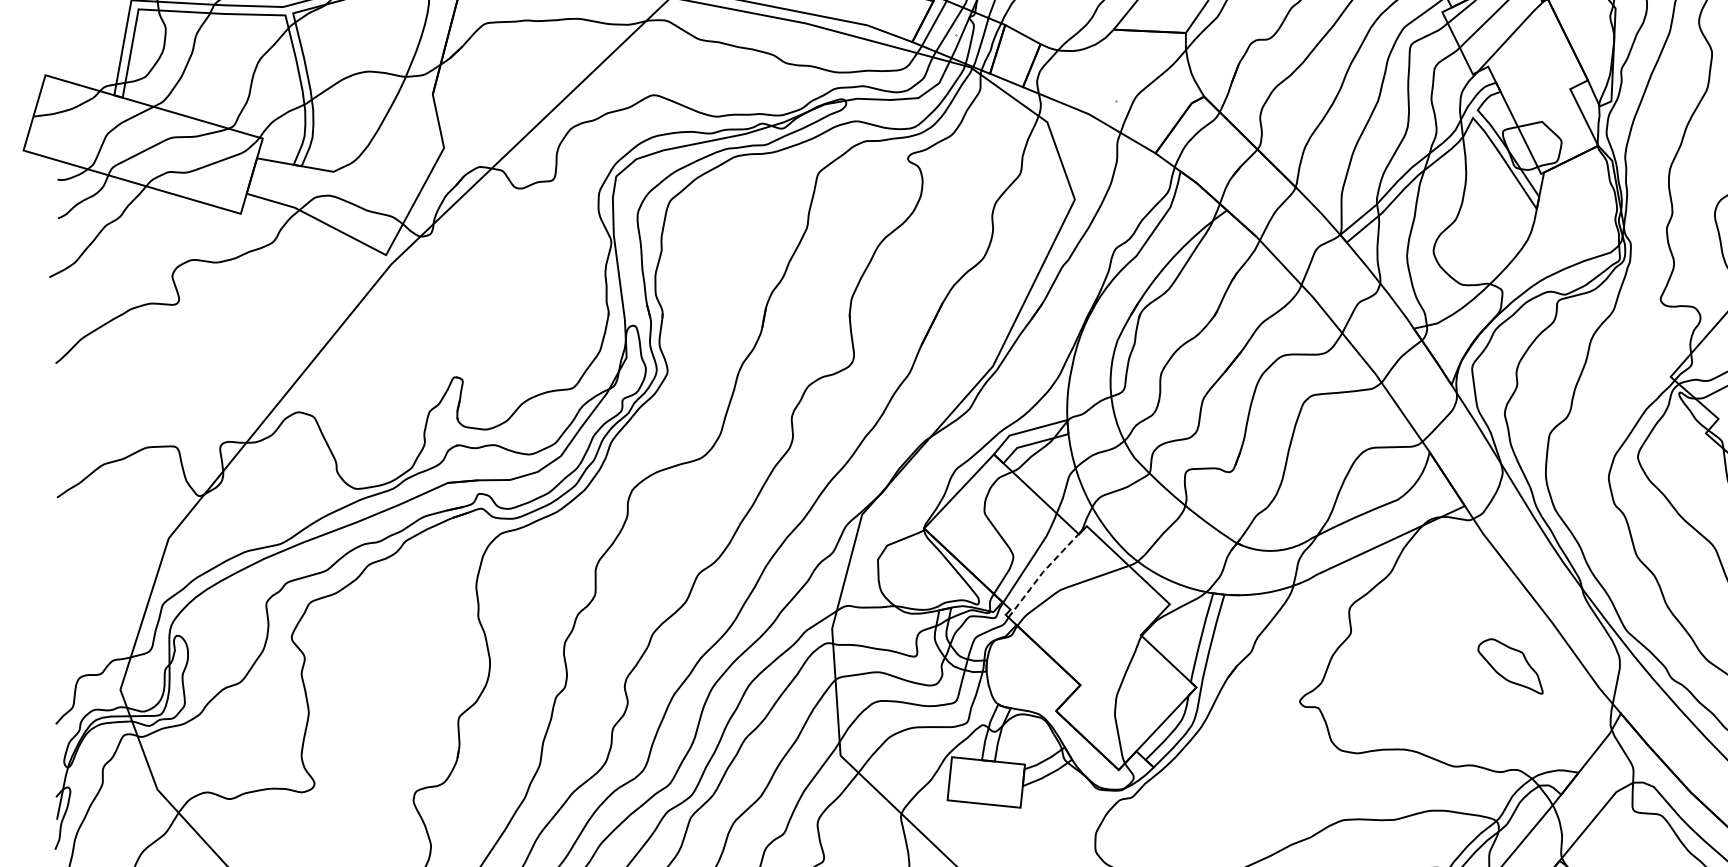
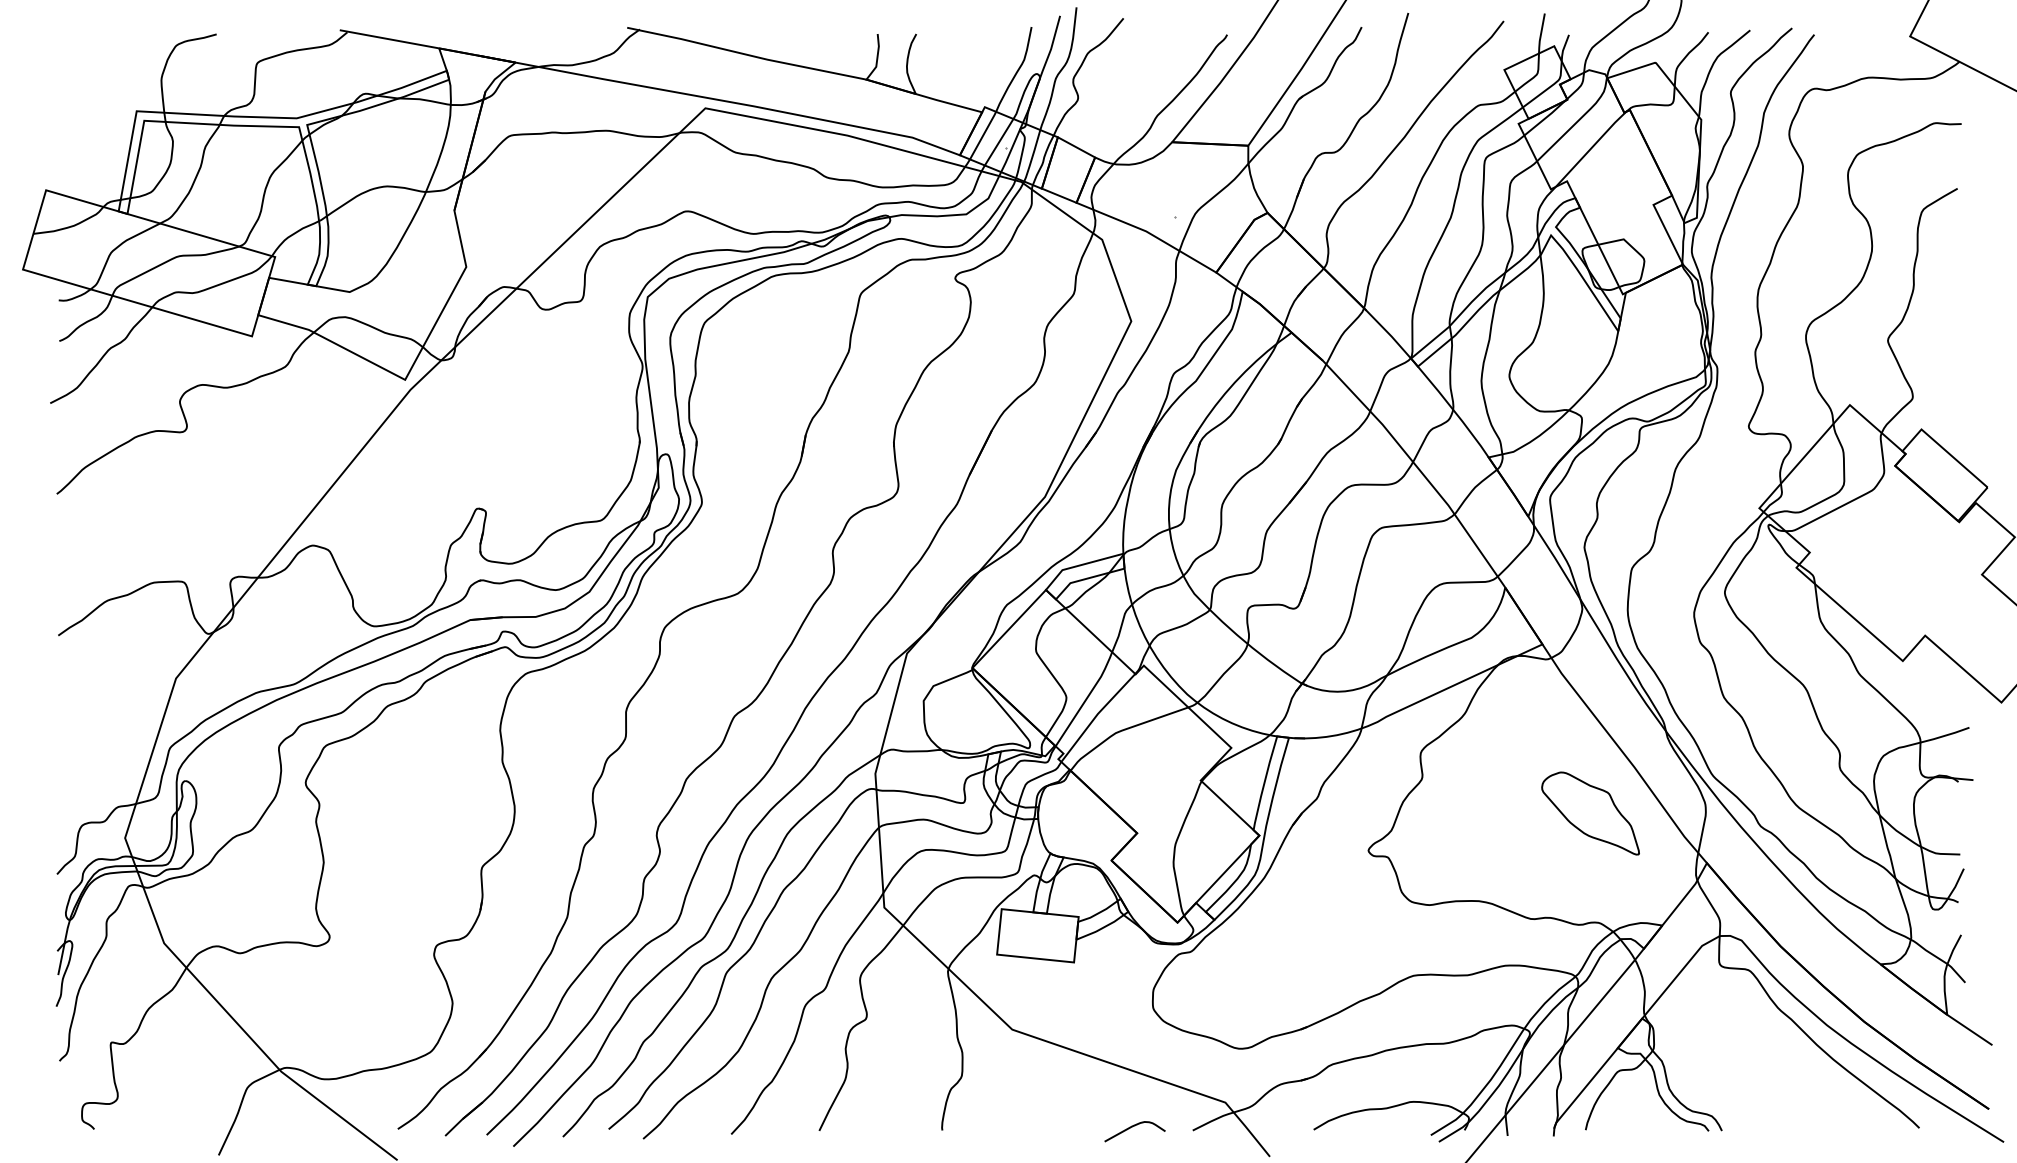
line: (1041, 573) -> (1096, 715), dashed -> solid
part: (1510, 666) -> (1590, 813), size x1.43

